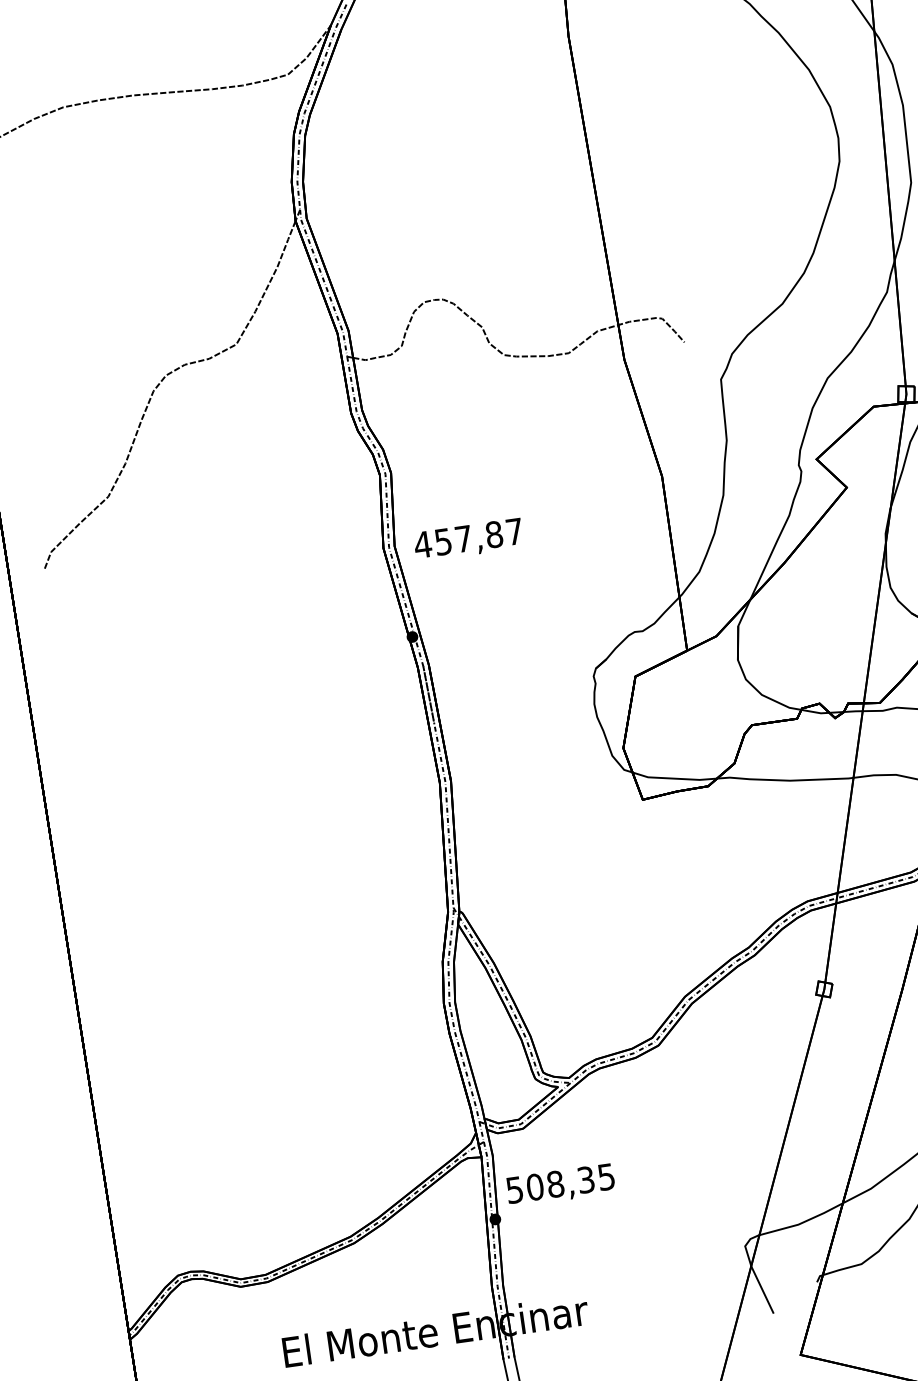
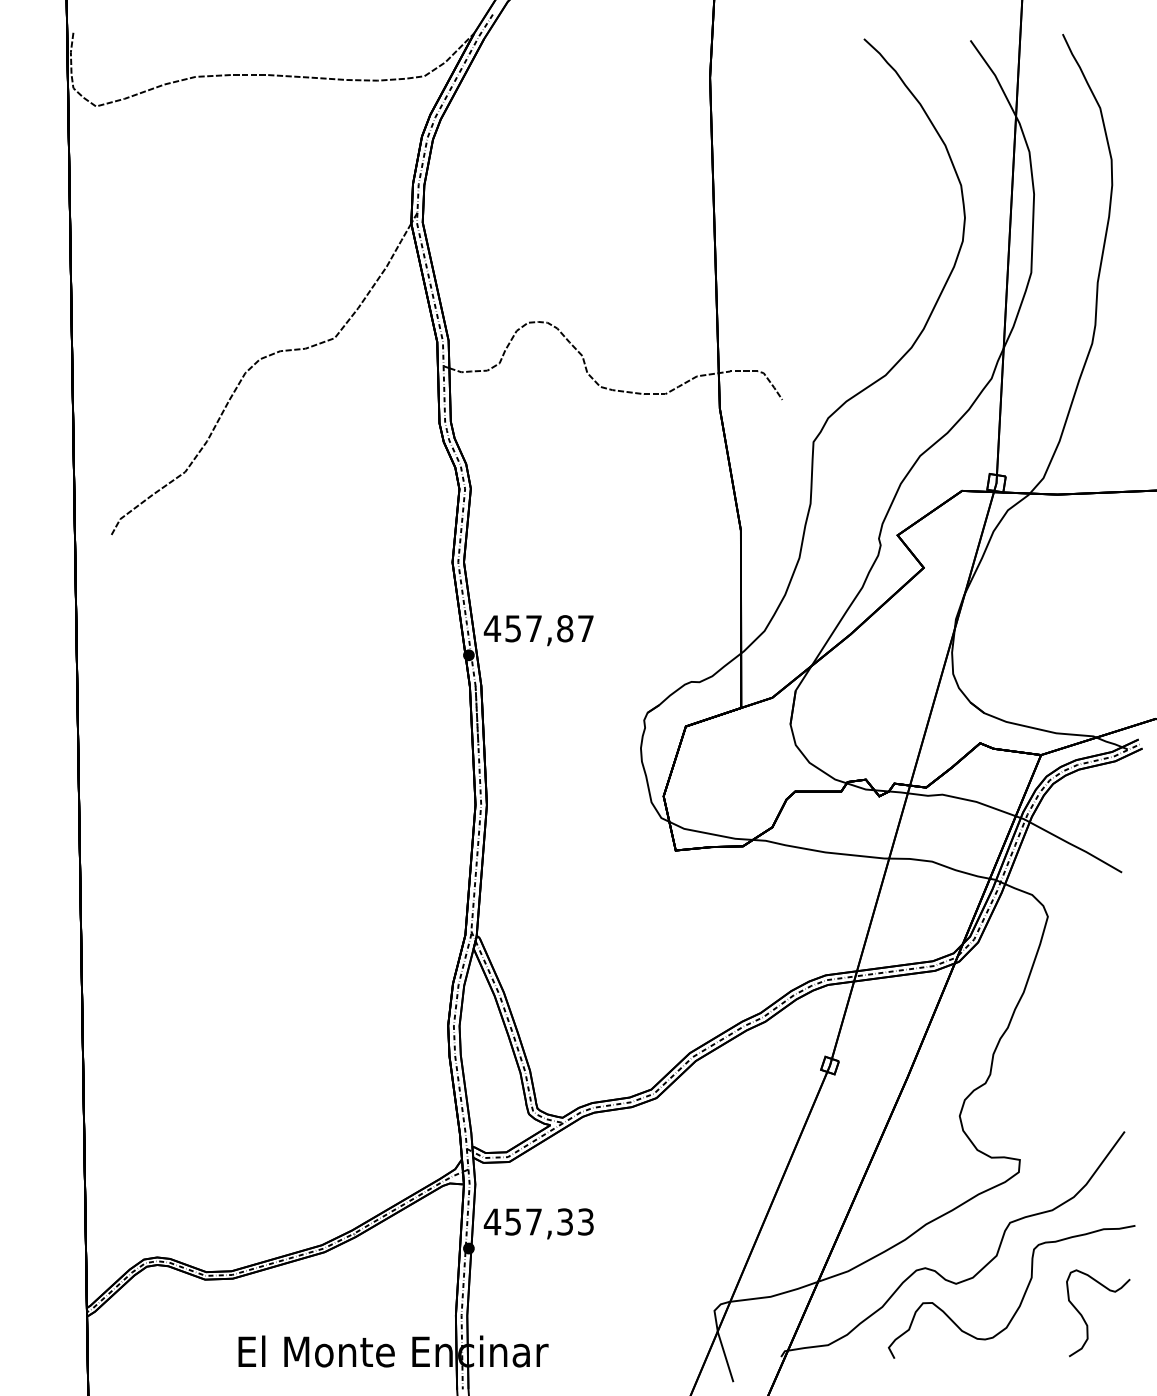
text: (468, 540) -> (538, 630), moved
text: (559, 1183) -> (538, 1221), 508,35 -> 457,33

